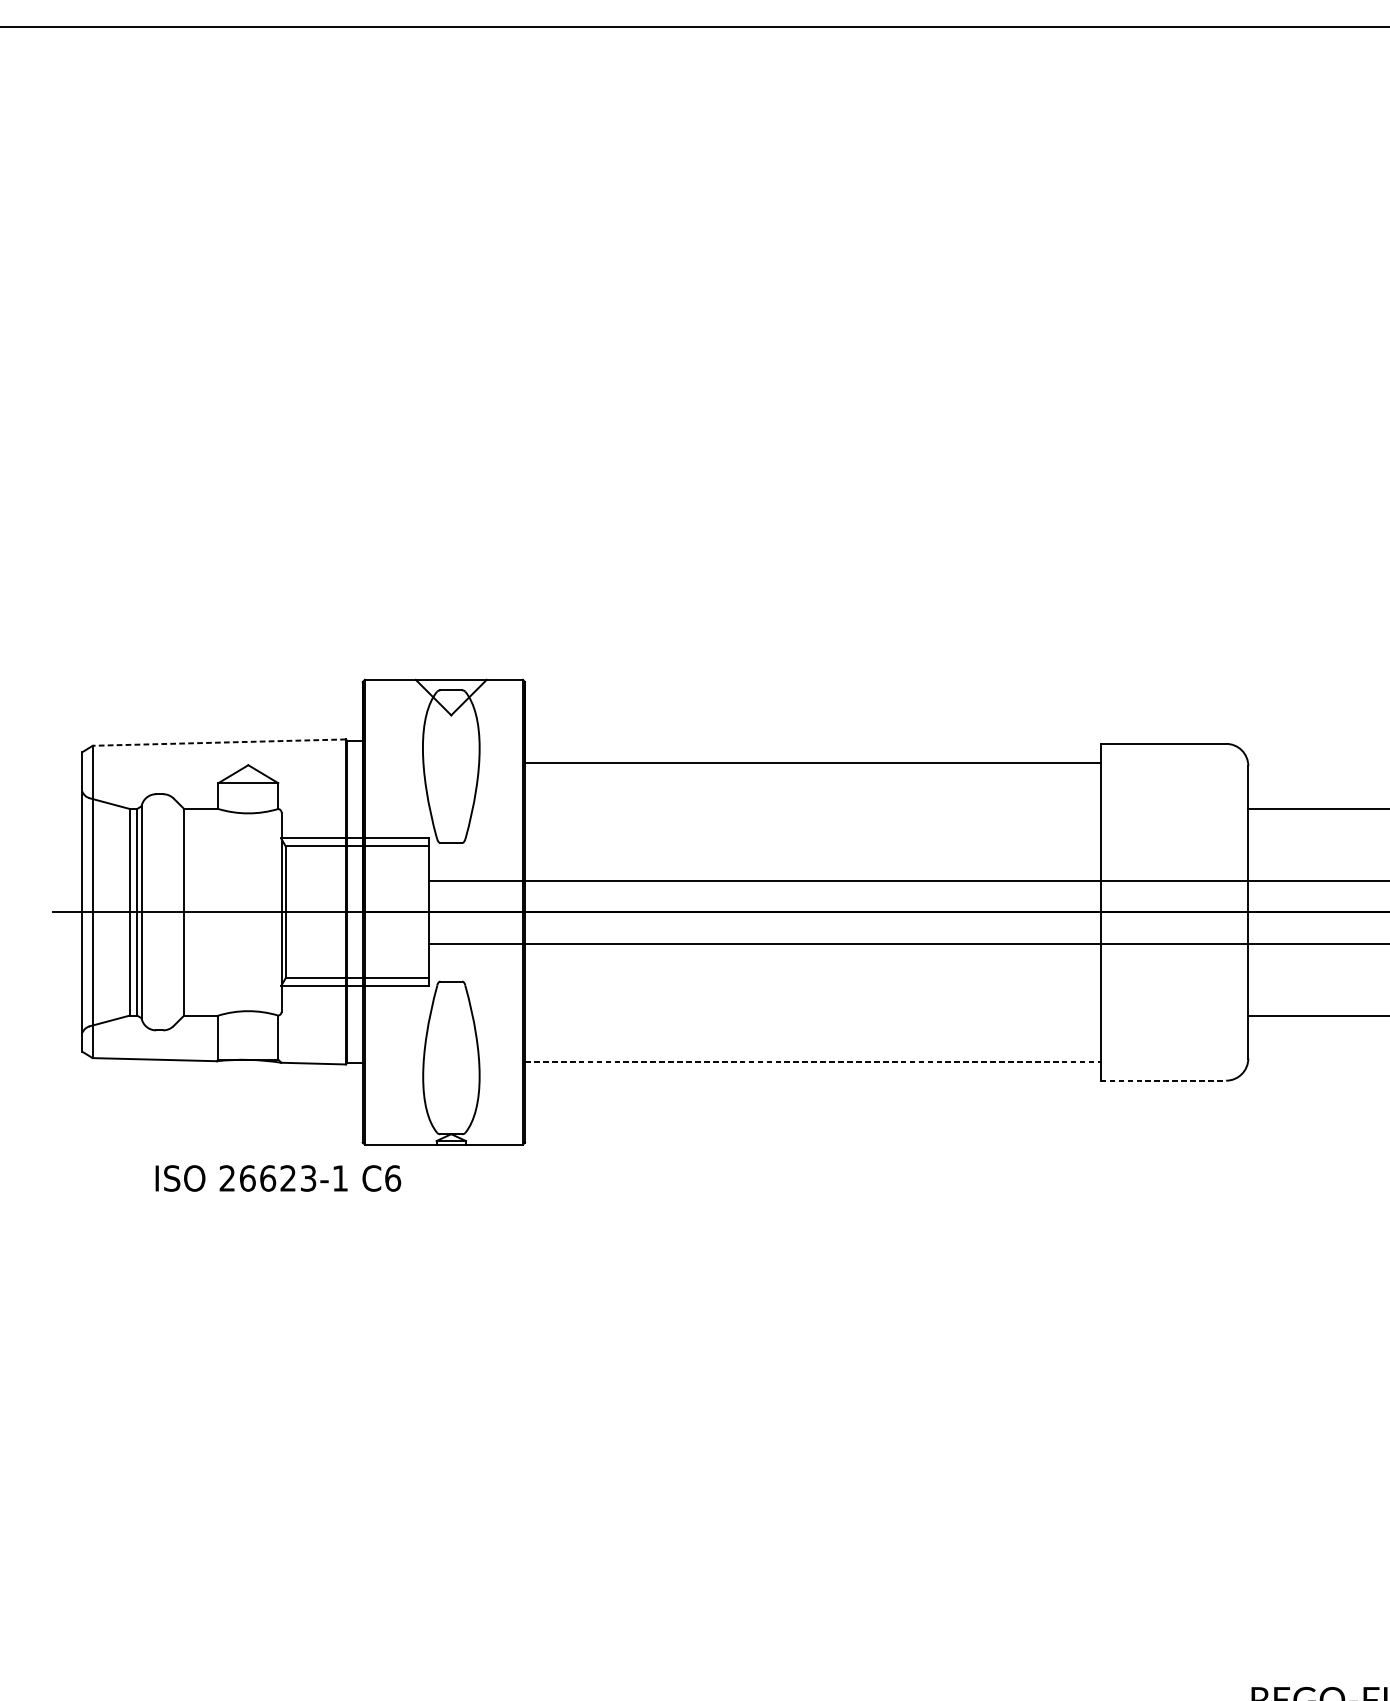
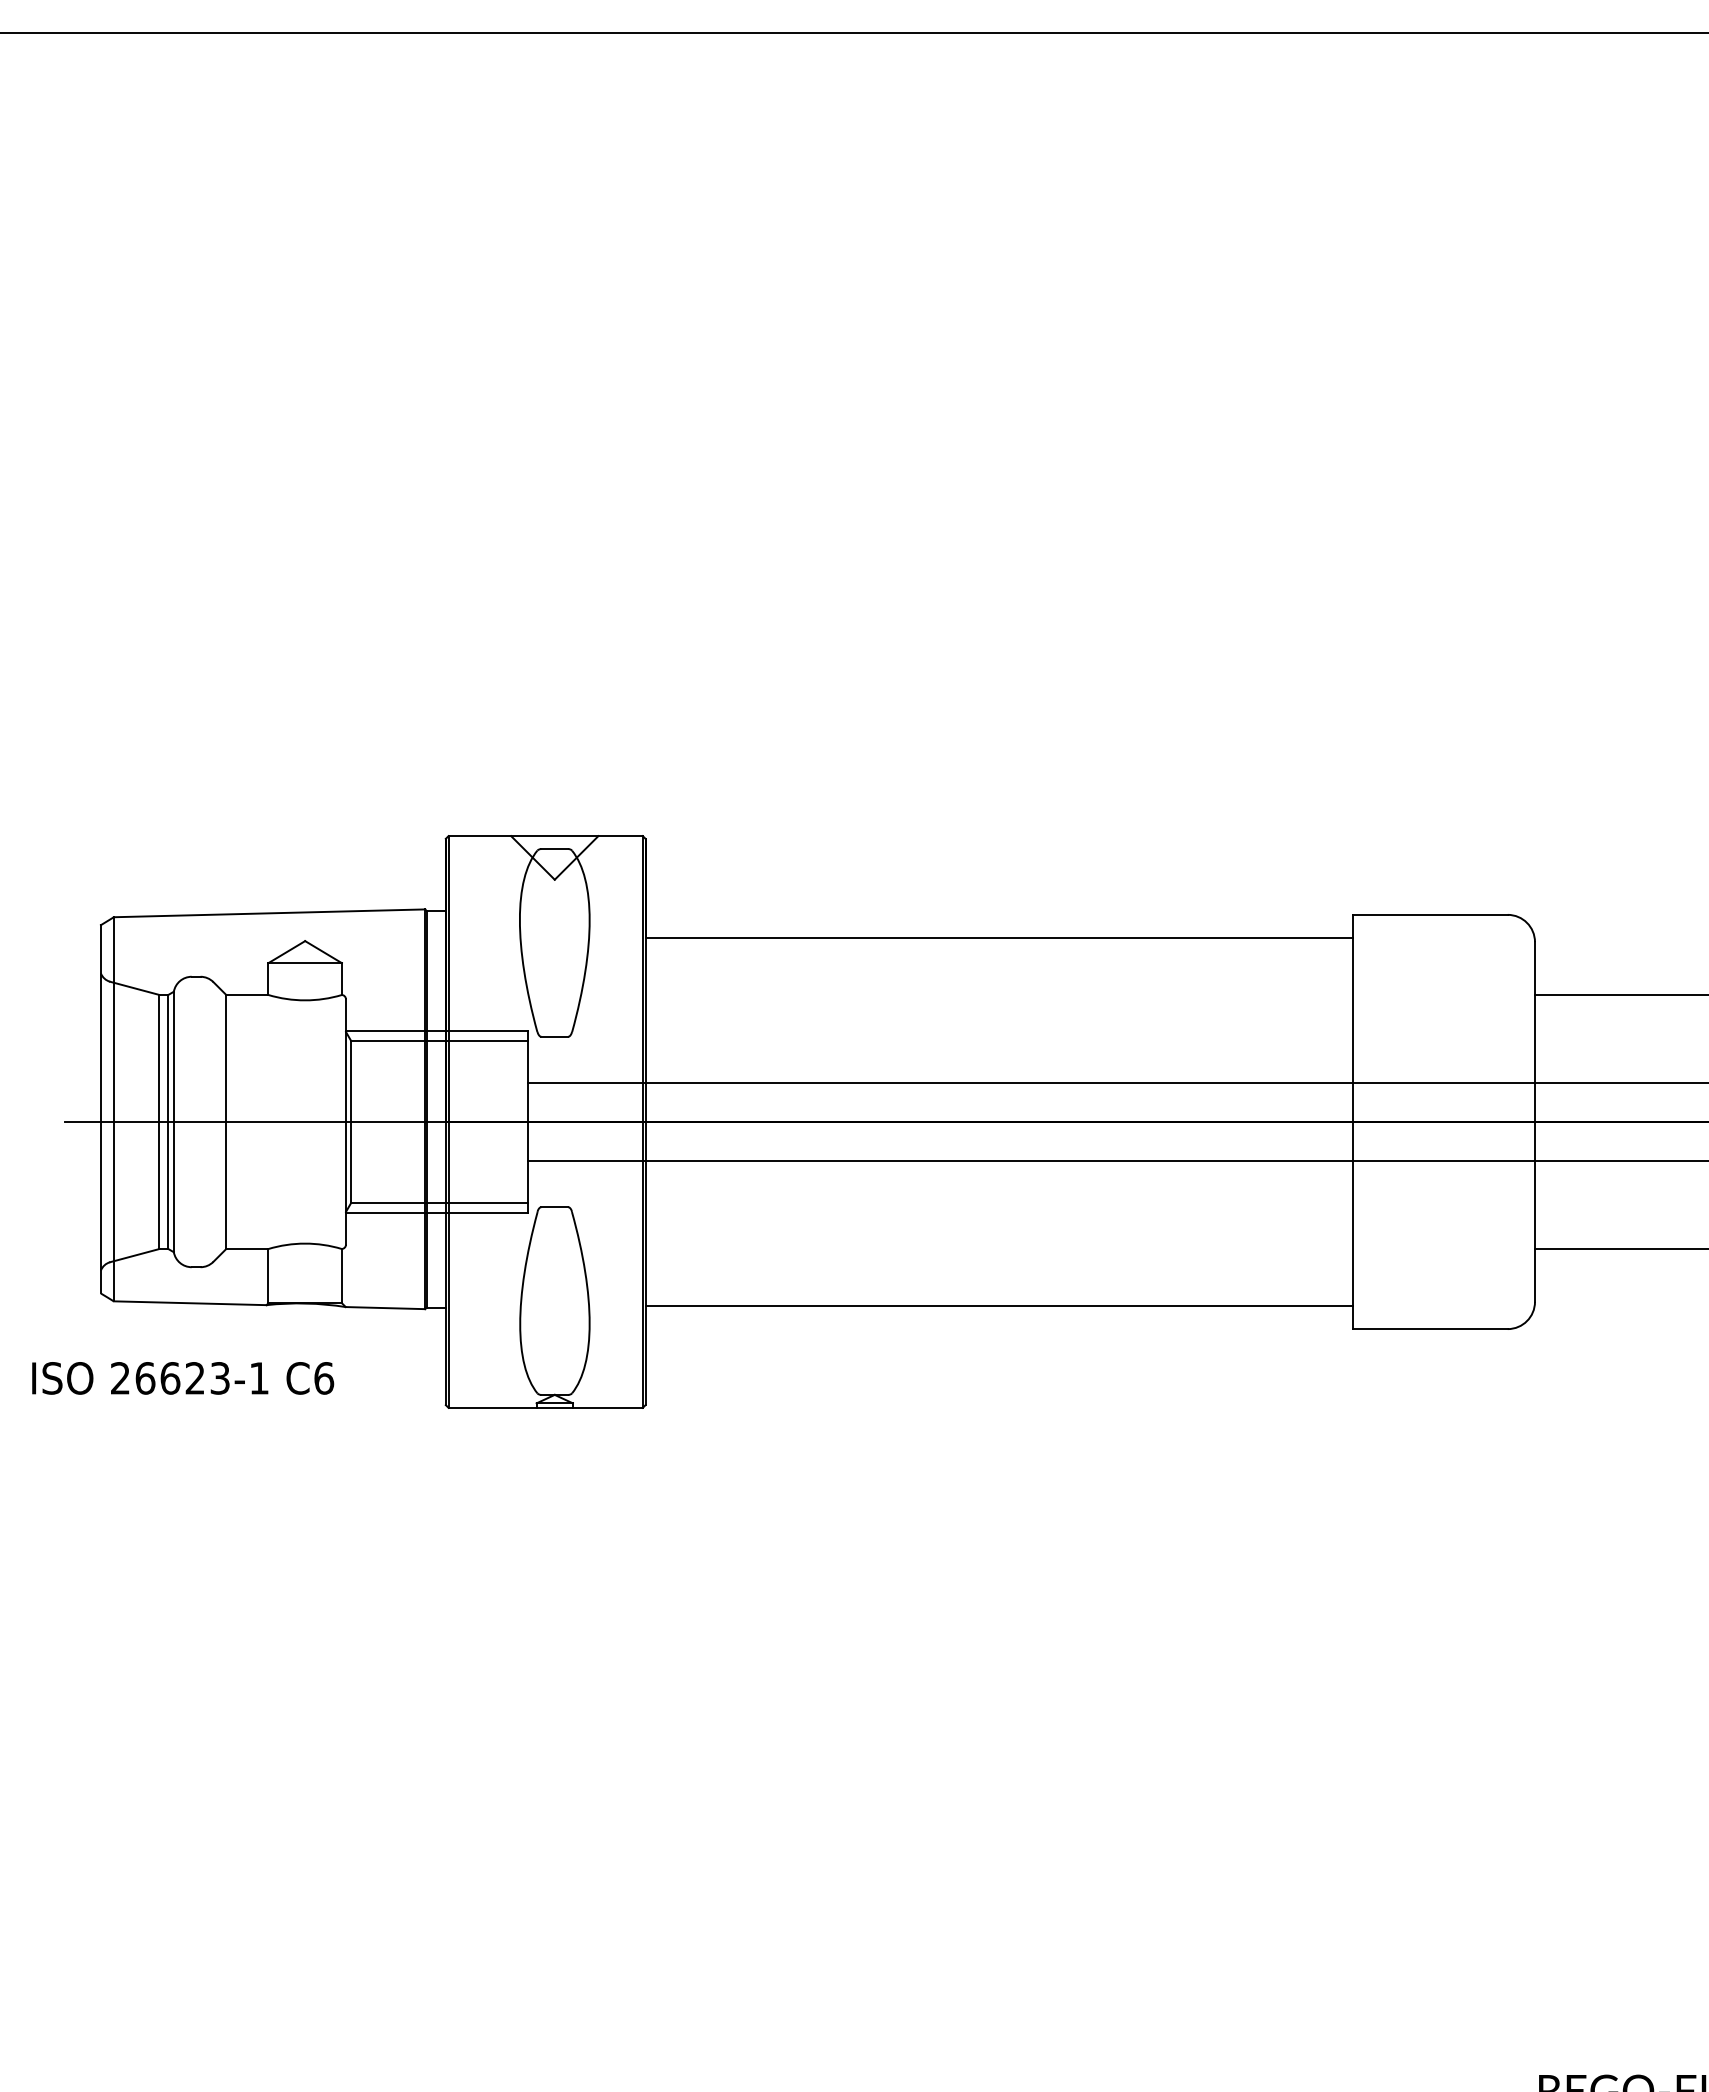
line: (219, 742) -> (269, 913), dashed -> solid
line: (812, 1061) -> (999, 1305), dashed -> solid
line: (1164, 1081) -> (1431, 1329), dashed -> solid
text: (278, 1178) -> (183, 1378), moved

